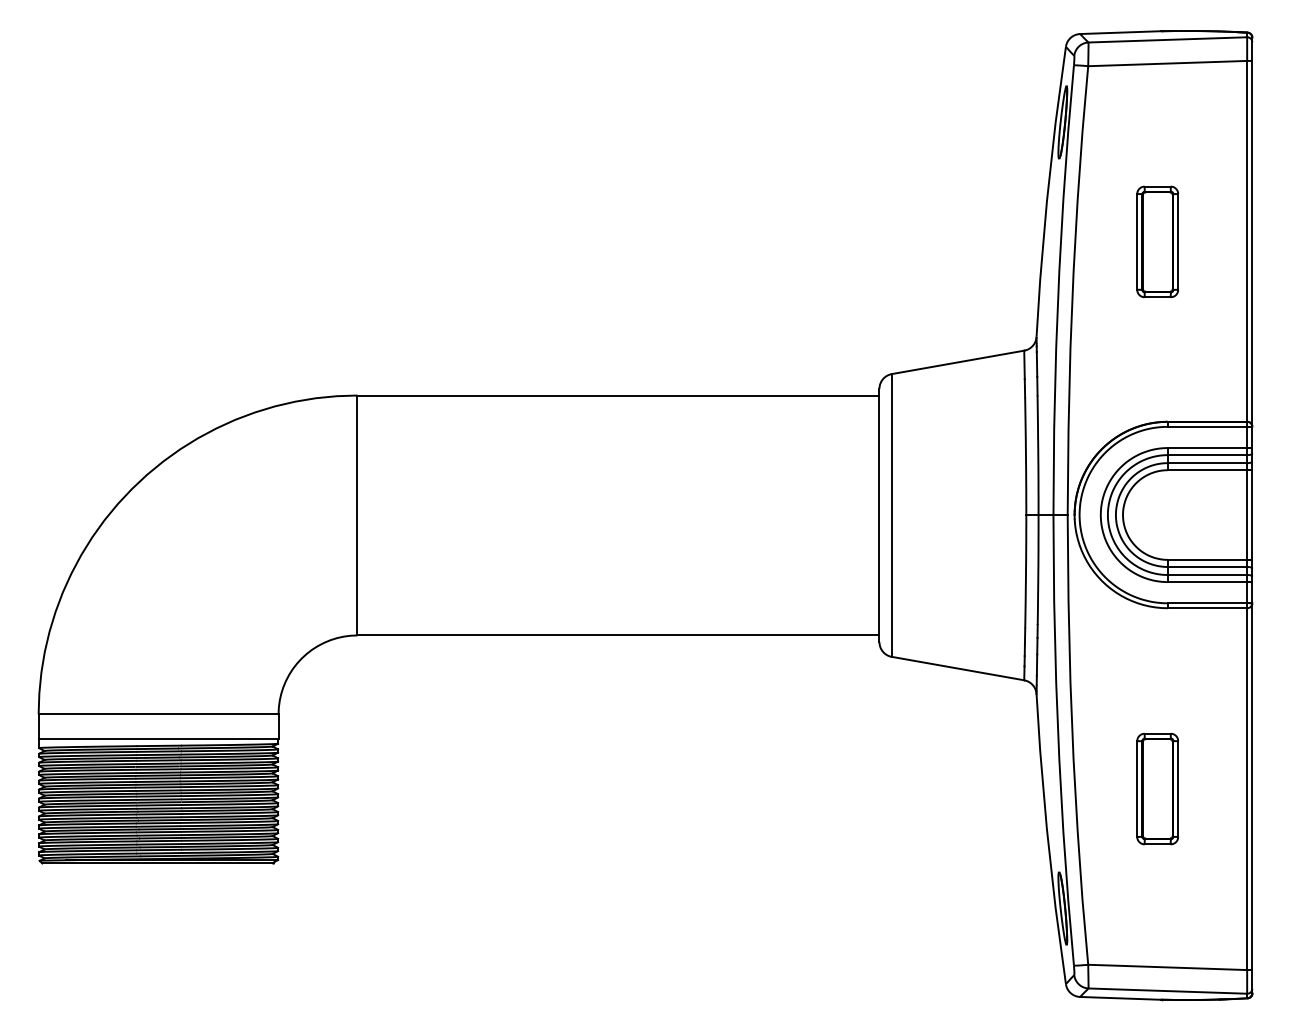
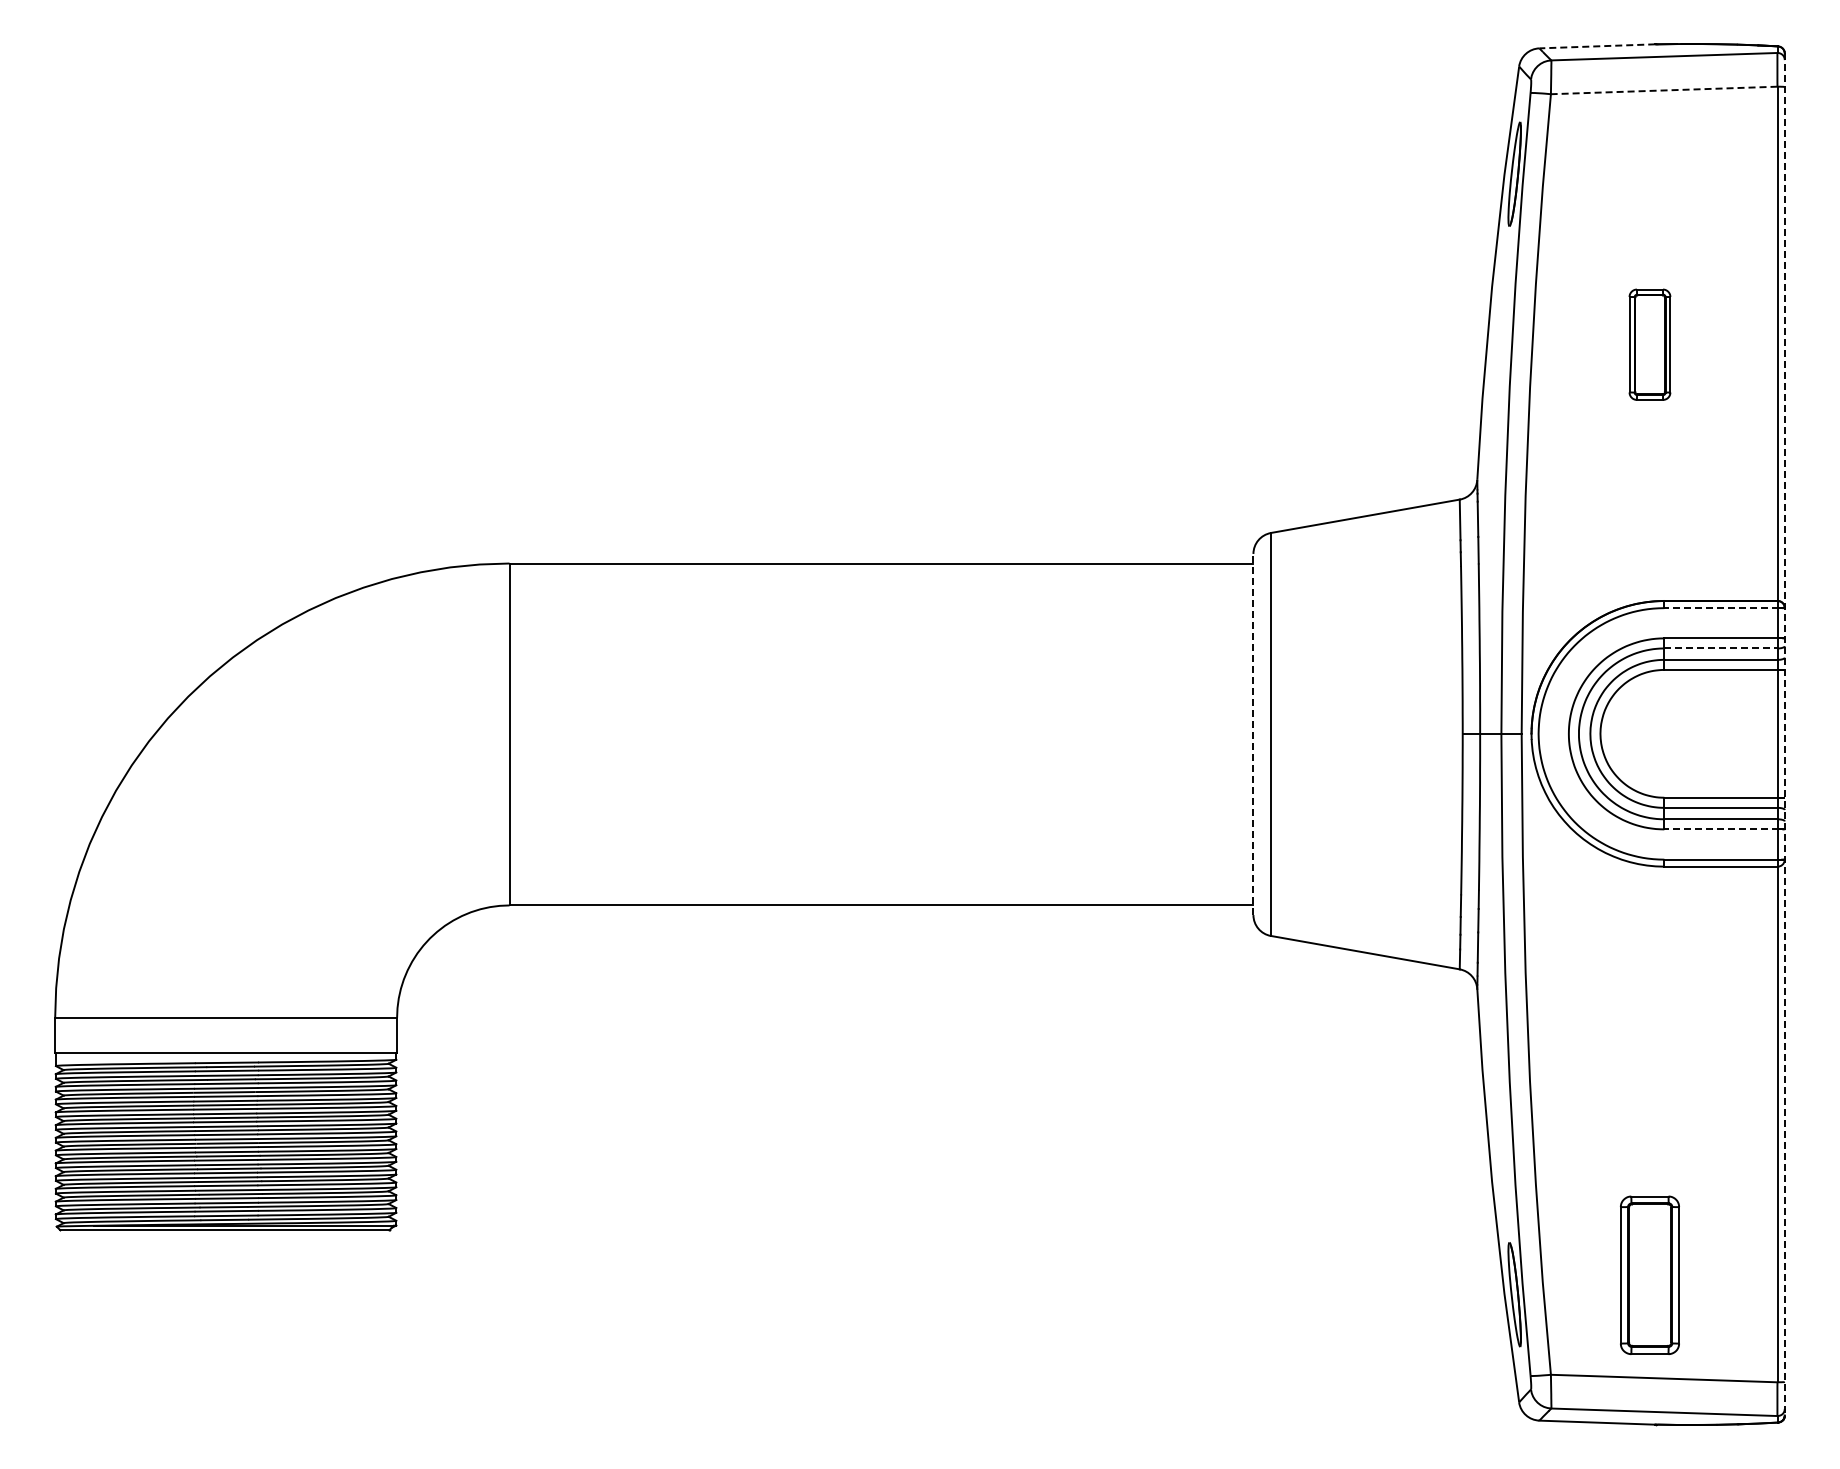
line: (1120, 32) -> (1597, 46), solid -> dashed
line: (1167, 63) -> (1663, 90), solid -> dashed
part: (1157, 241) -> (1649, 344), size x0.7
line: (1207, 427) -> (1721, 608), solid -> dashed
line: (1207, 455) -> (1721, 648), solid -> dashed
line: (879, 515) -> (1253, 734), solid -> dashed
line: (1252, 515) -> (1784, 734), solid -> dashed
line: (1207, 582) -> (1721, 829), solid -> dashed
part: (1157, 788) -> (1649, 1274), moved

